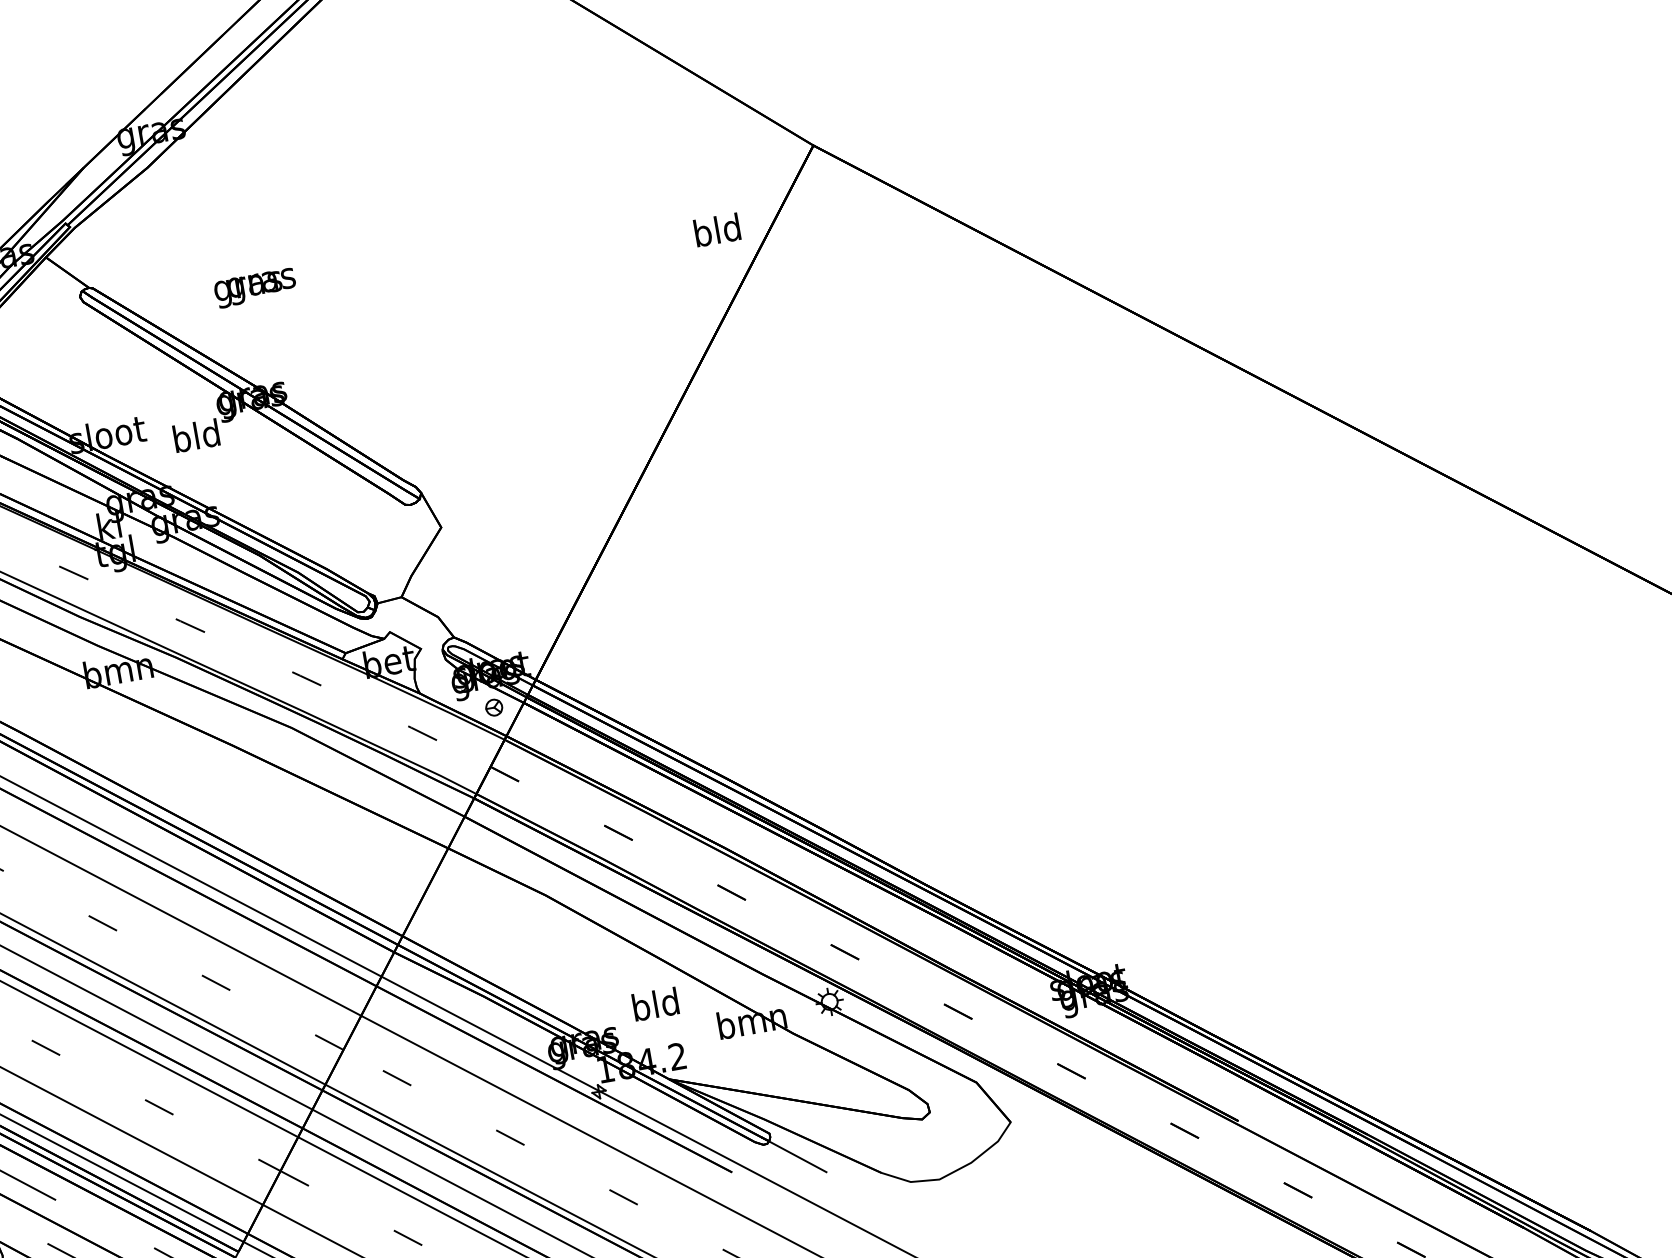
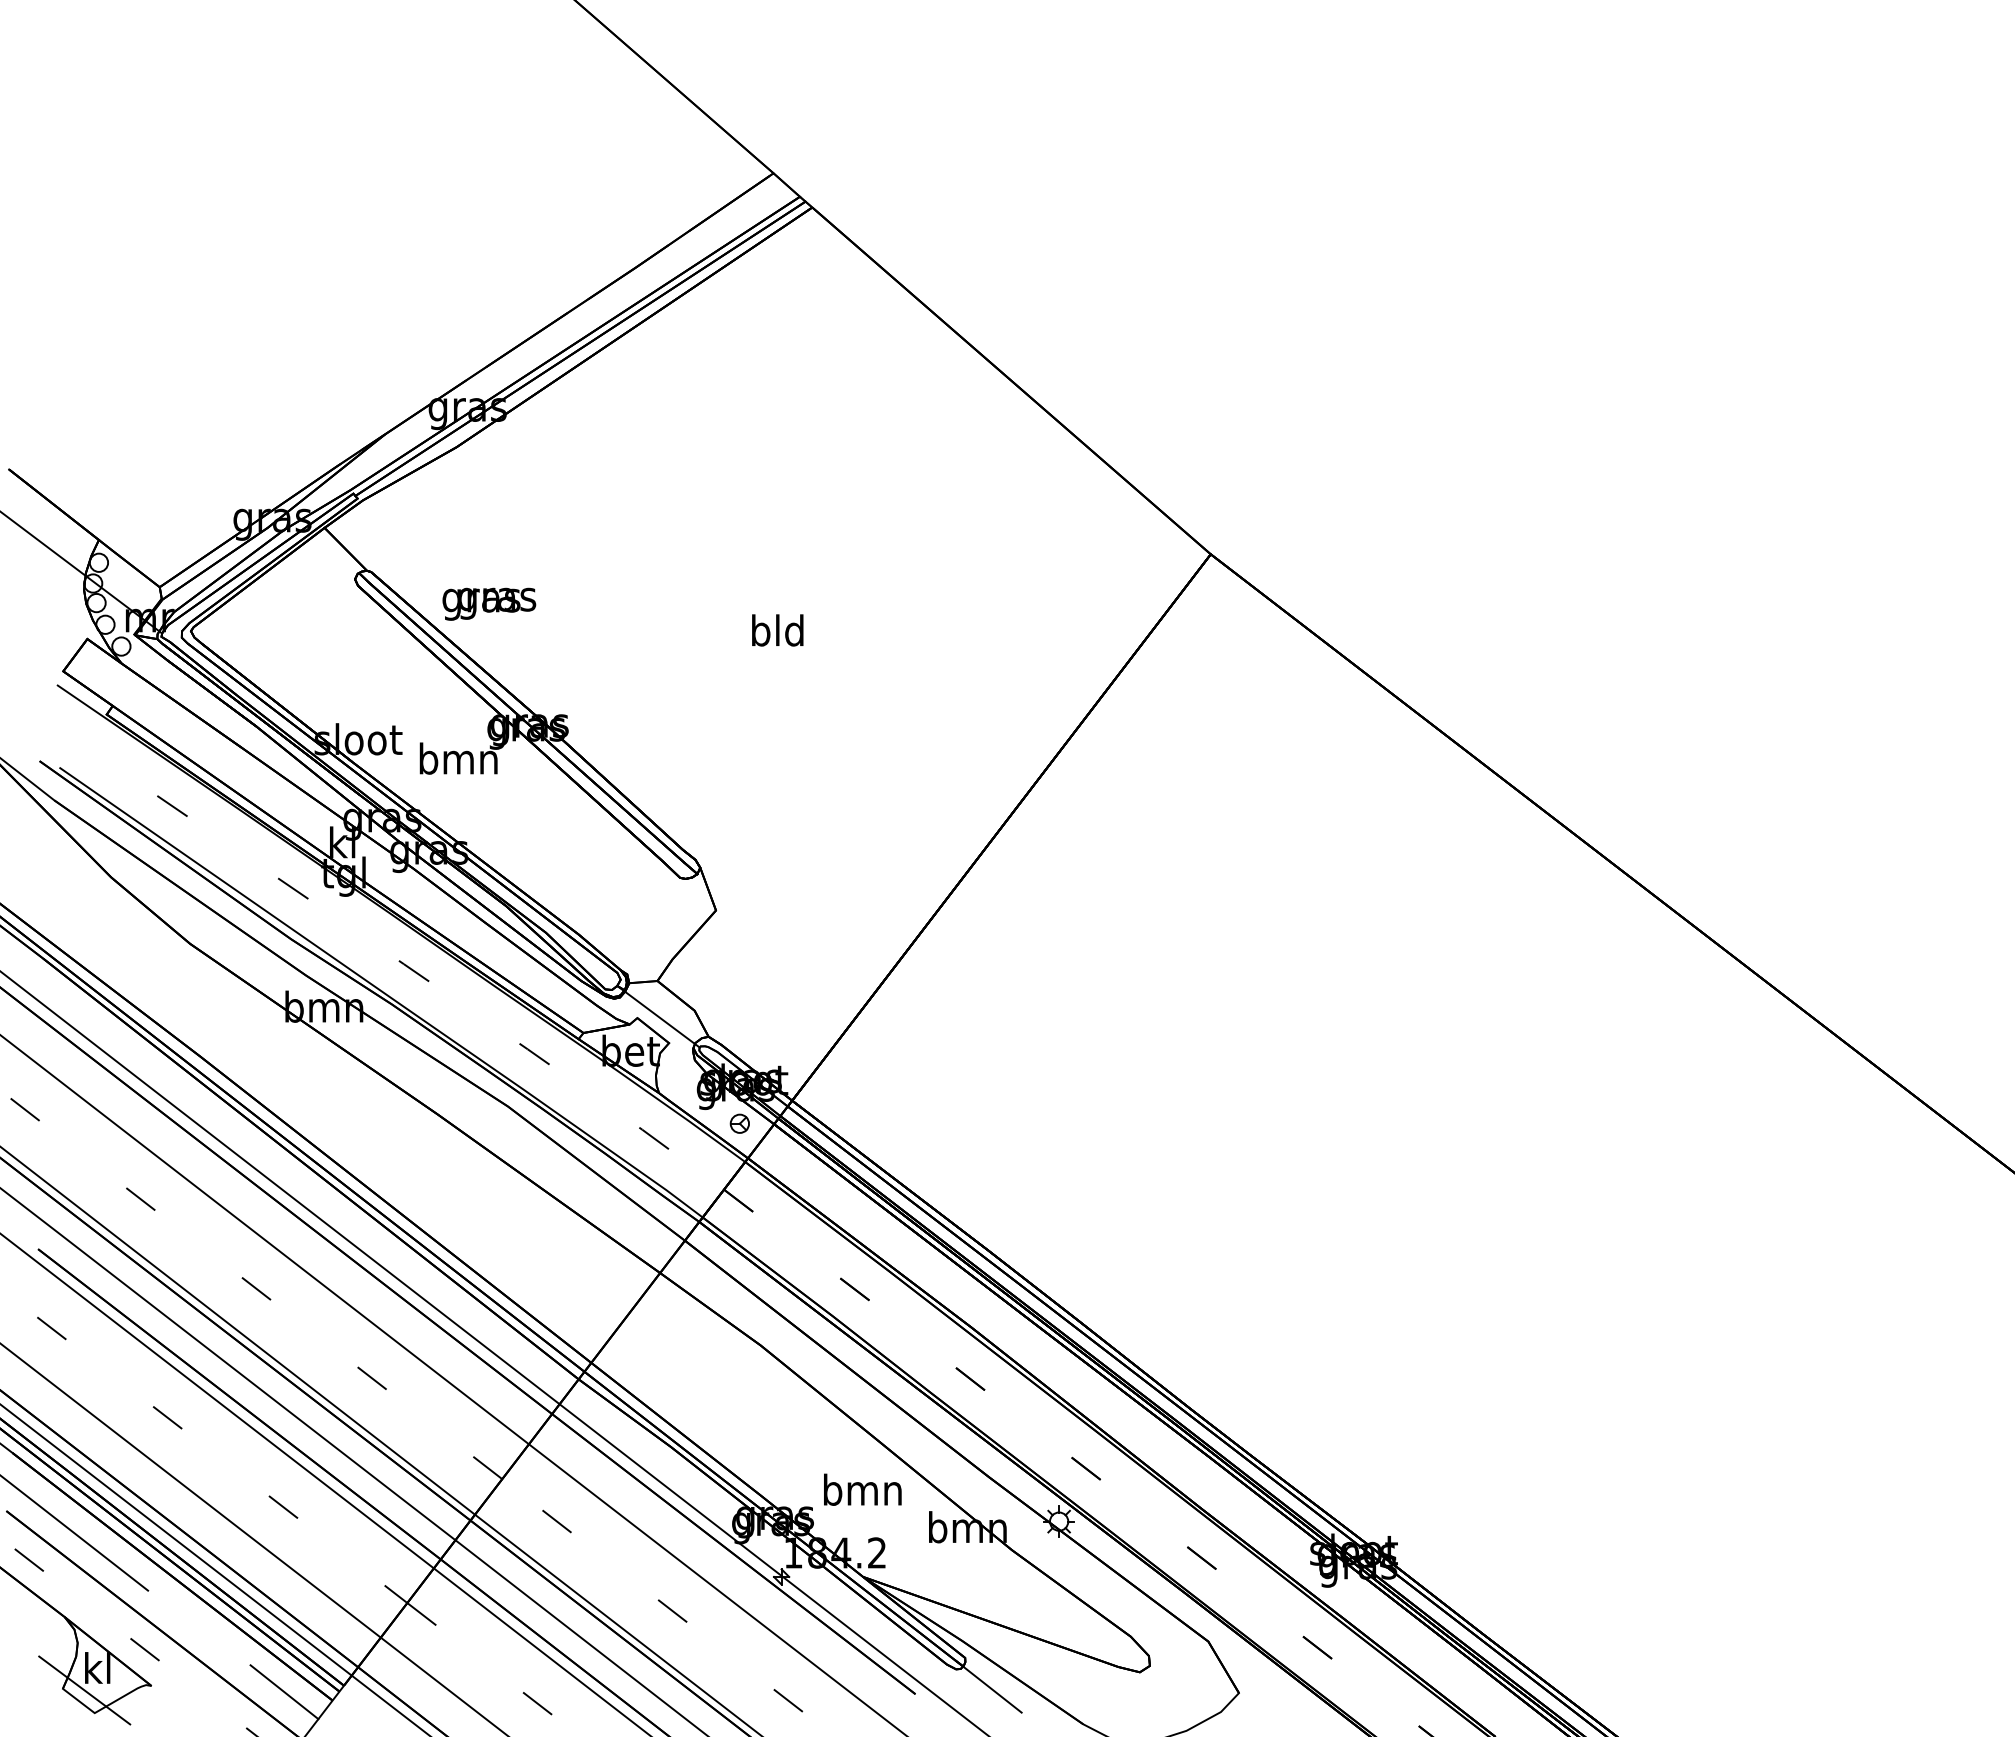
text: (717, 230) -> (777, 630), moved
text: (255, 287) -> (489, 603), moved
text: (196, 435) -> (458, 758), bld -> bmn
line: (407, 627) -> (658, 1016), added
text: (655, 1004) -> (862, 1489), bld -> bmn

